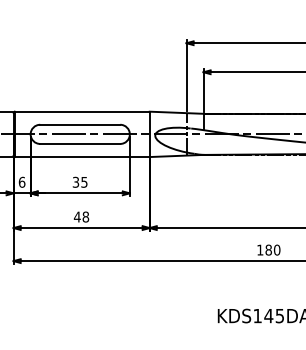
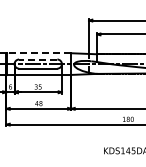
line: (80, 112) -> (38, 53), solid -> dashed
line: (78, 124) -> (37, 59), solid -> dashed

